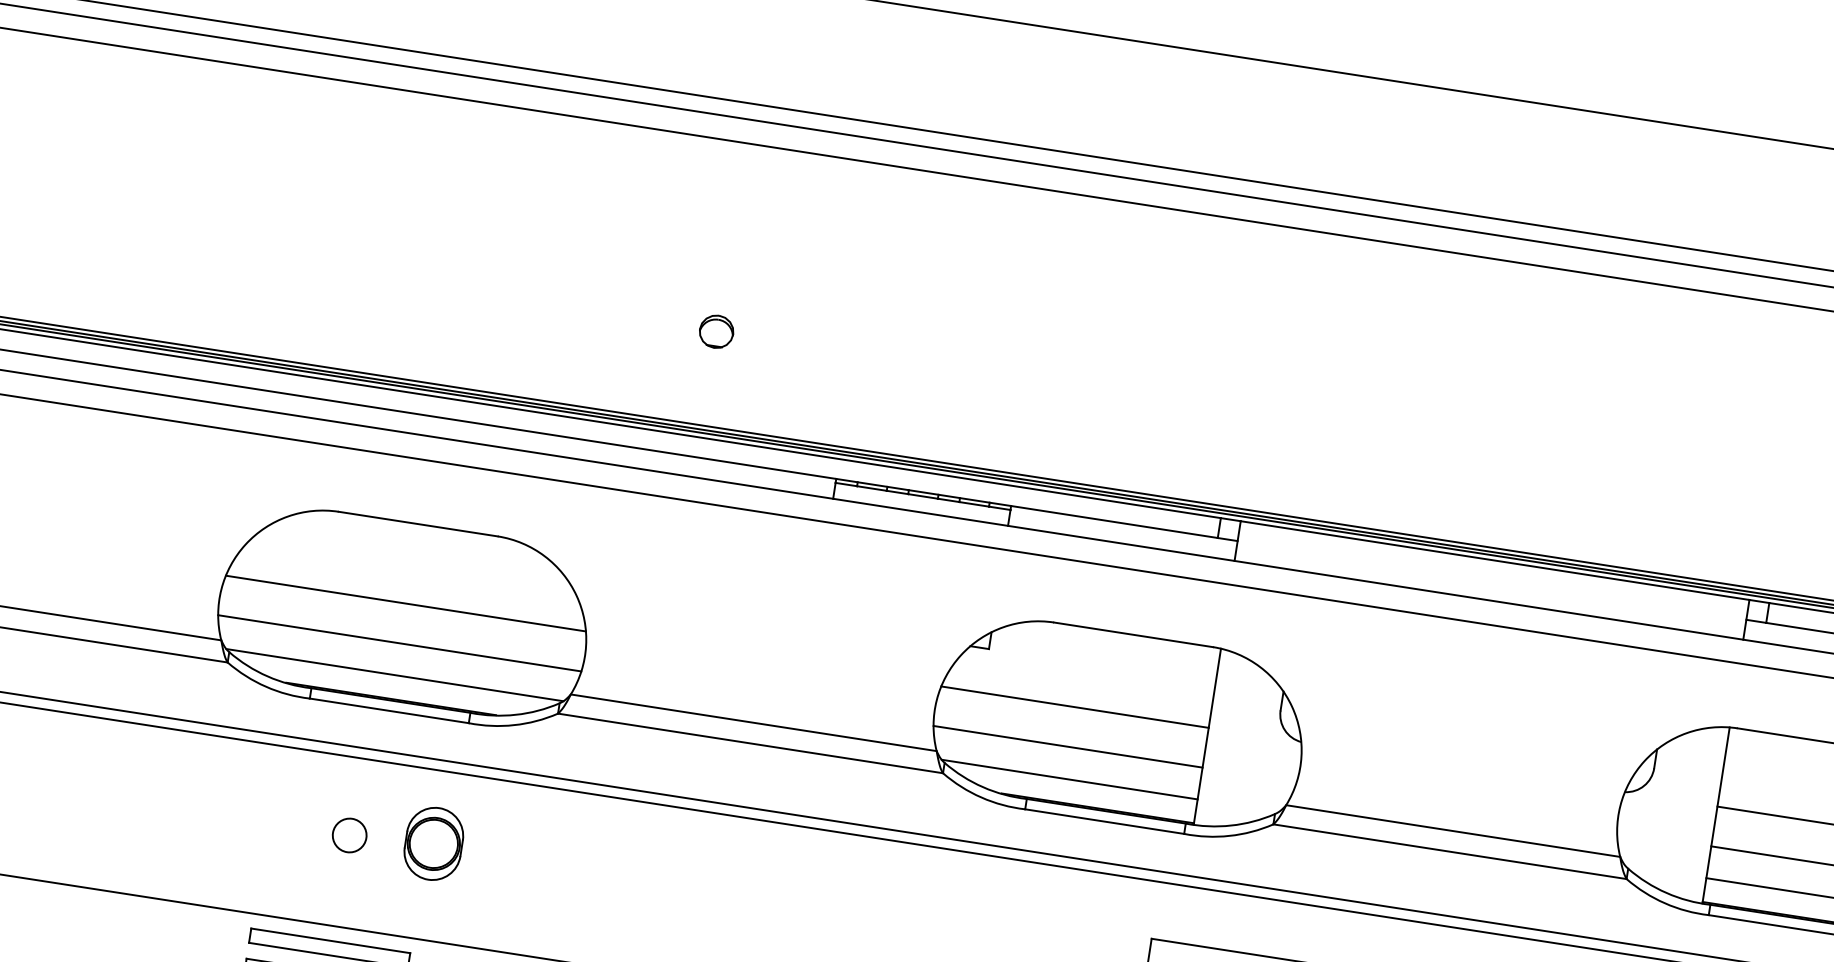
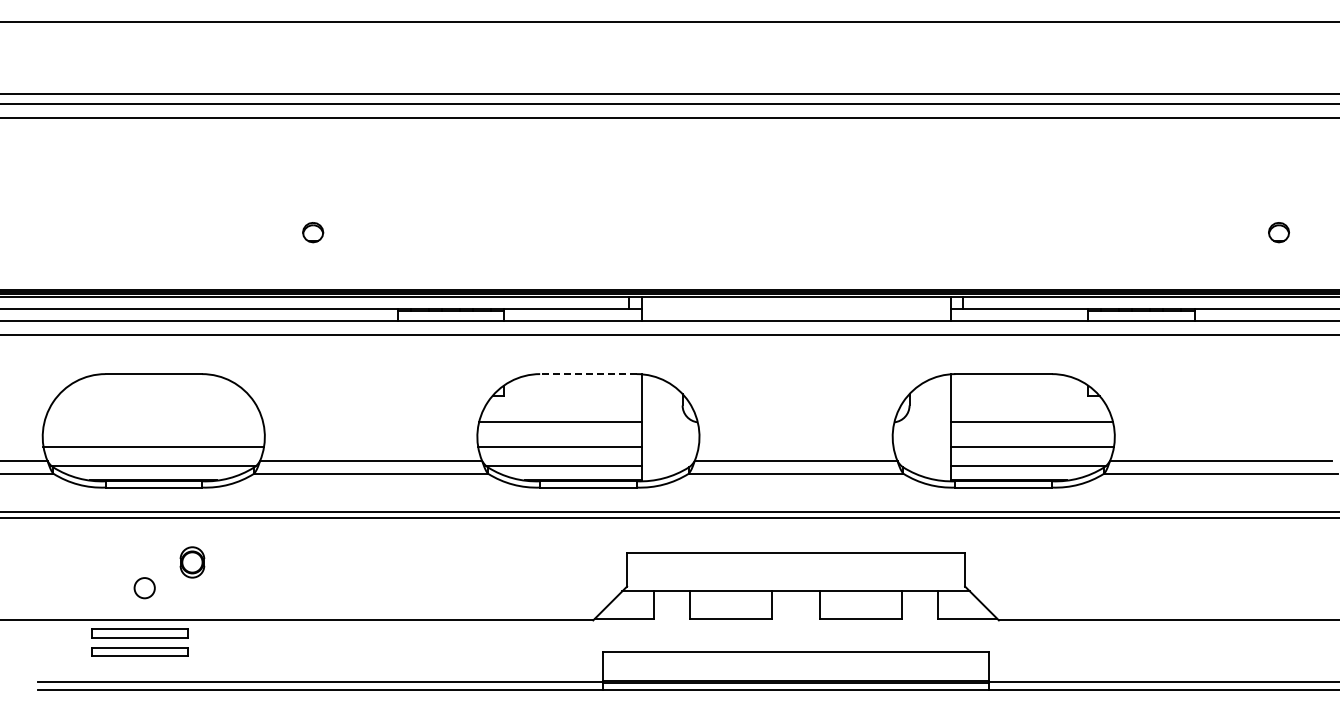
line: (405, 603) -> (153, 422), removed
line: (1131, 635) -> (587, 374), solid -> dashed
circle: (349, 835) -> (144, 588), moved
part: (433, 844) -> (192, 562), size x0.7

